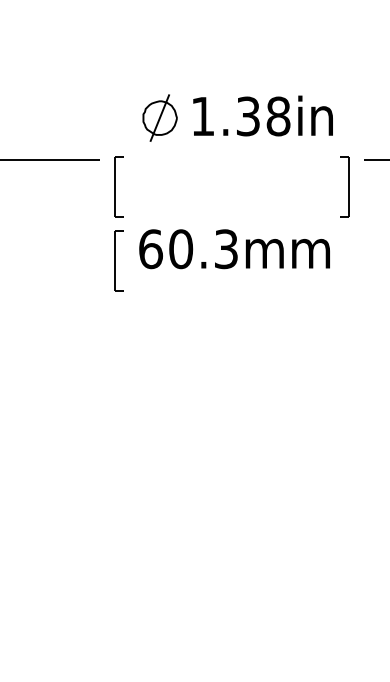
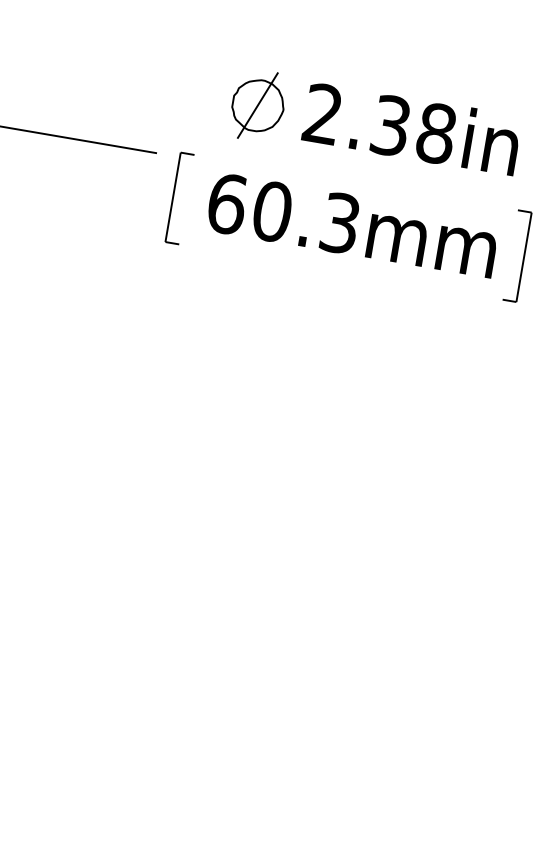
text: (202, 115) -> (322, 112), 1.38in -> 2.38in
text: (234, 249) -> (352, 225), moved
part: (118, 260) -> (159, 308), removed

